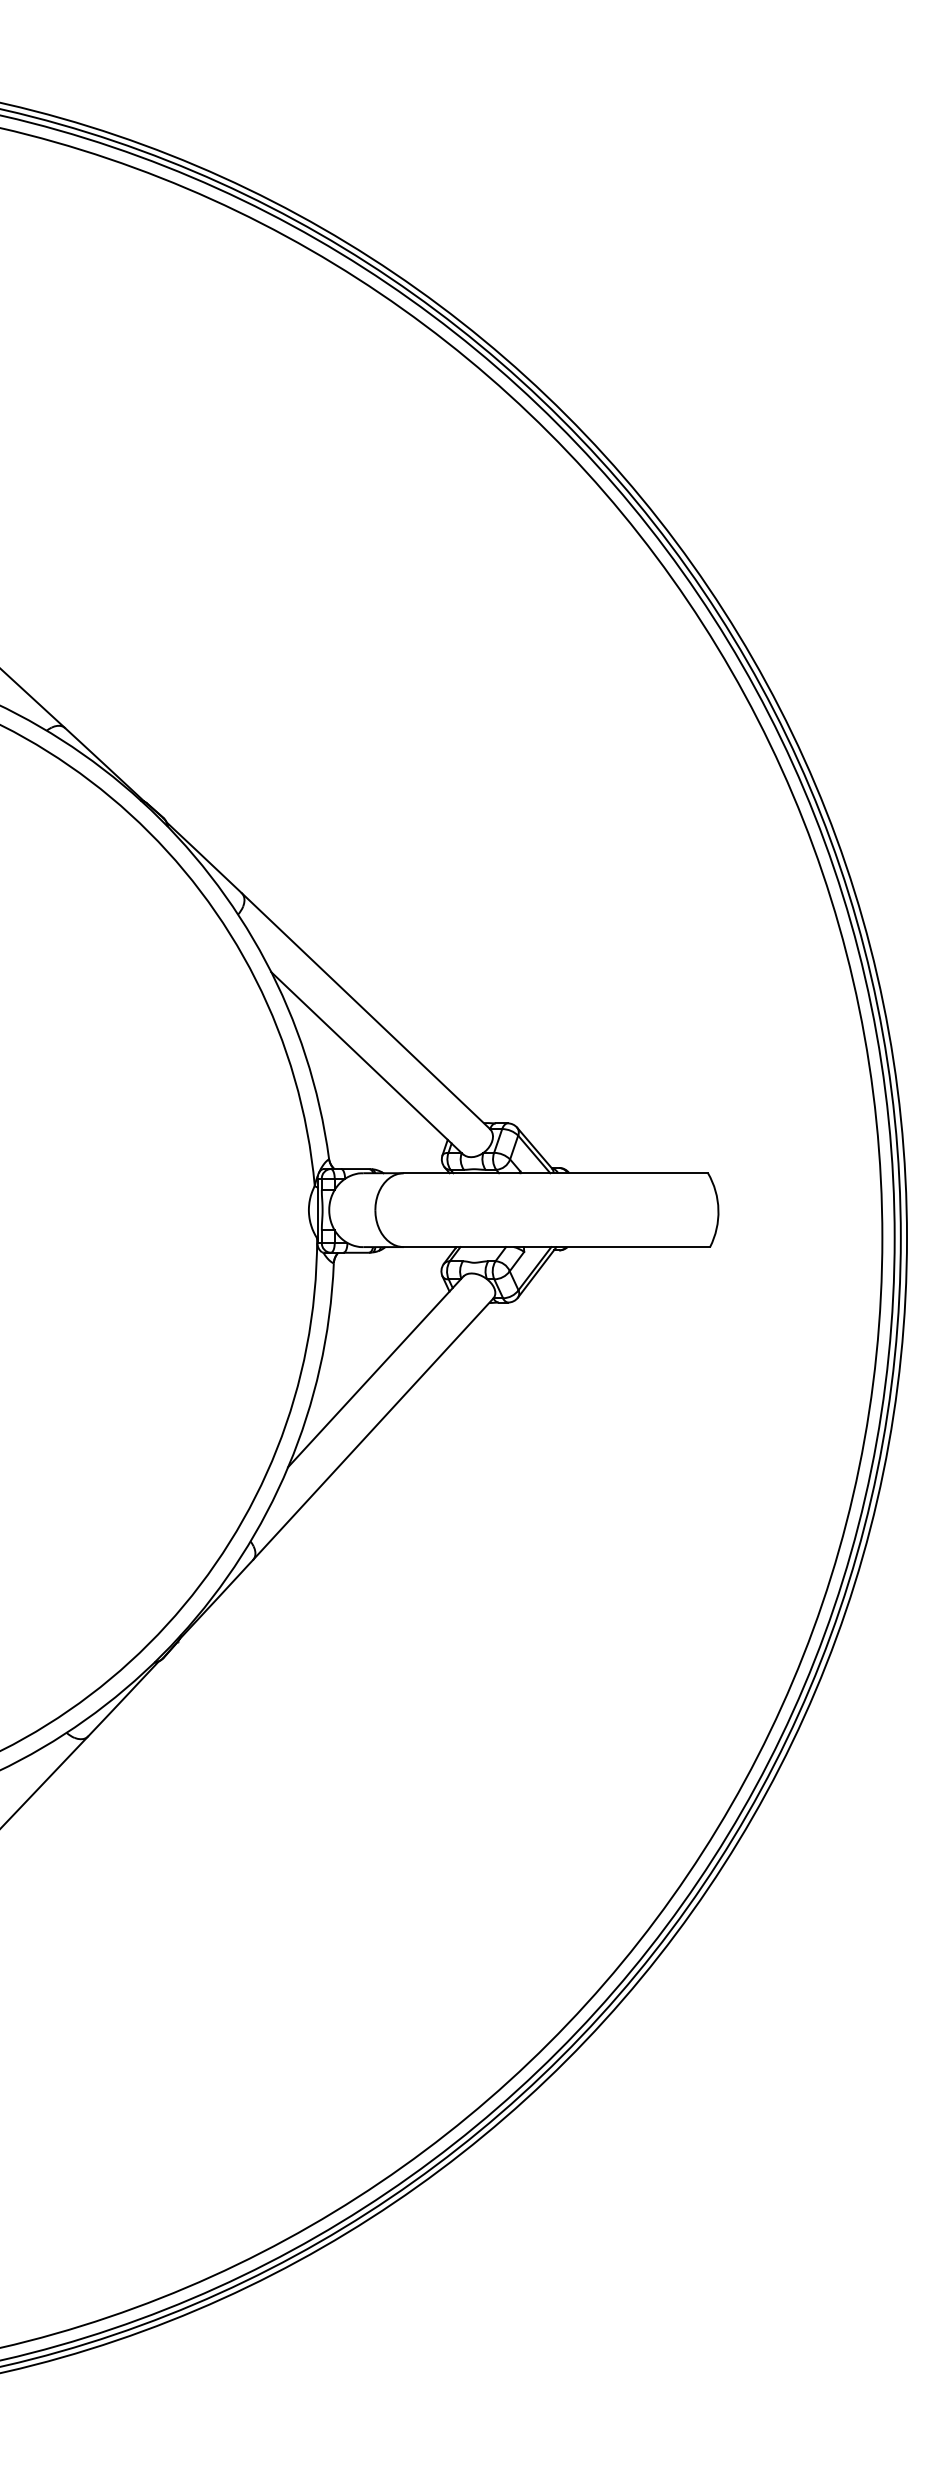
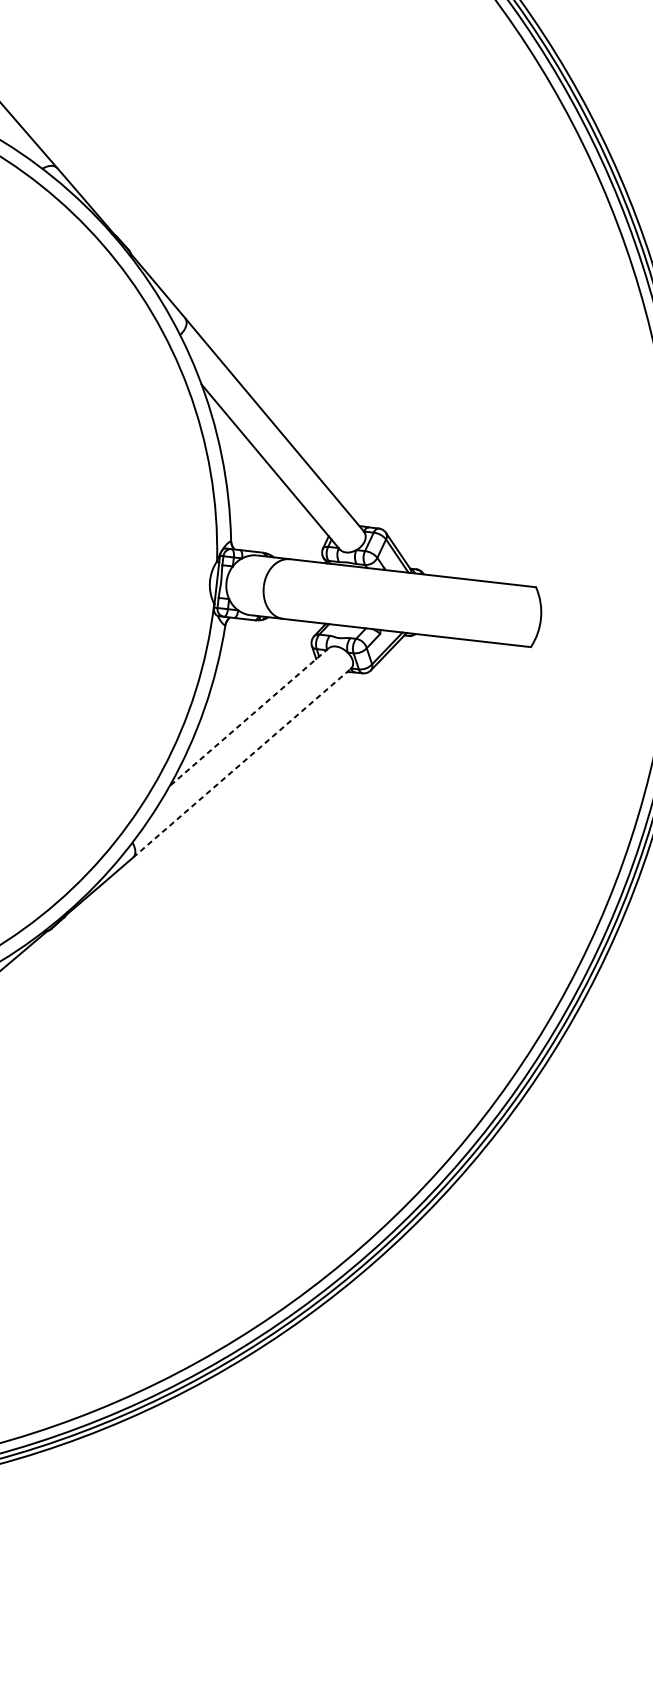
line: (375, 1371) -> (249, 716), solid -> dashed
line: (373, 1428) -> (242, 762), solid -> dashed

